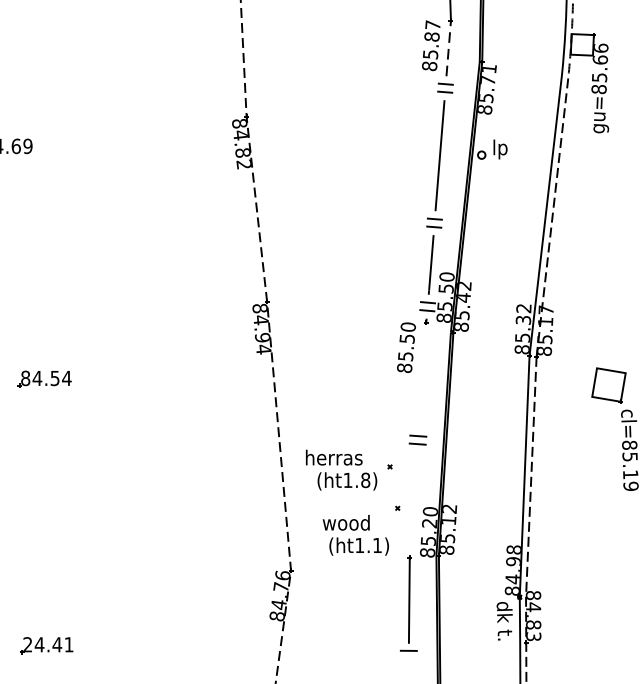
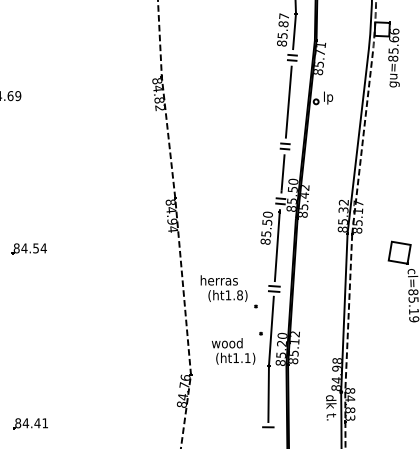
line: (448, 48) -> (294, 31), dashed -> solid
line: (421, 375) -> (276, 246), added
text: (340, 469) -> (223, 288), moved
line: (412, 504) -> (270, 331), added
text: (28, 645) -> (18, 423), 24.41 -> 84.41

